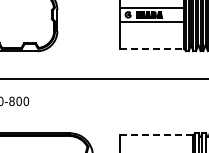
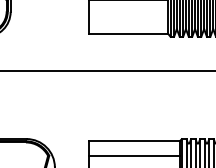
line: (152, 48) -> (128, 33), dashed -> solid
line: (157, 135) -> (135, 141), dashed -> solid
line: (156, 146) -> (133, 155), added

